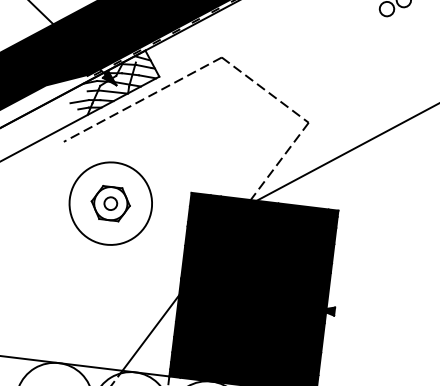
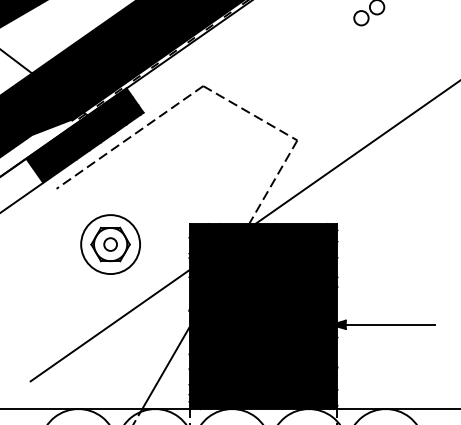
fill: (97, 92) -> (84, 135), added
circle: (110, 203) -> (110, 244), size x0.71
line: (99, 283) -> (109, 325), added
line: (379, 316) -> (390, 324), added

